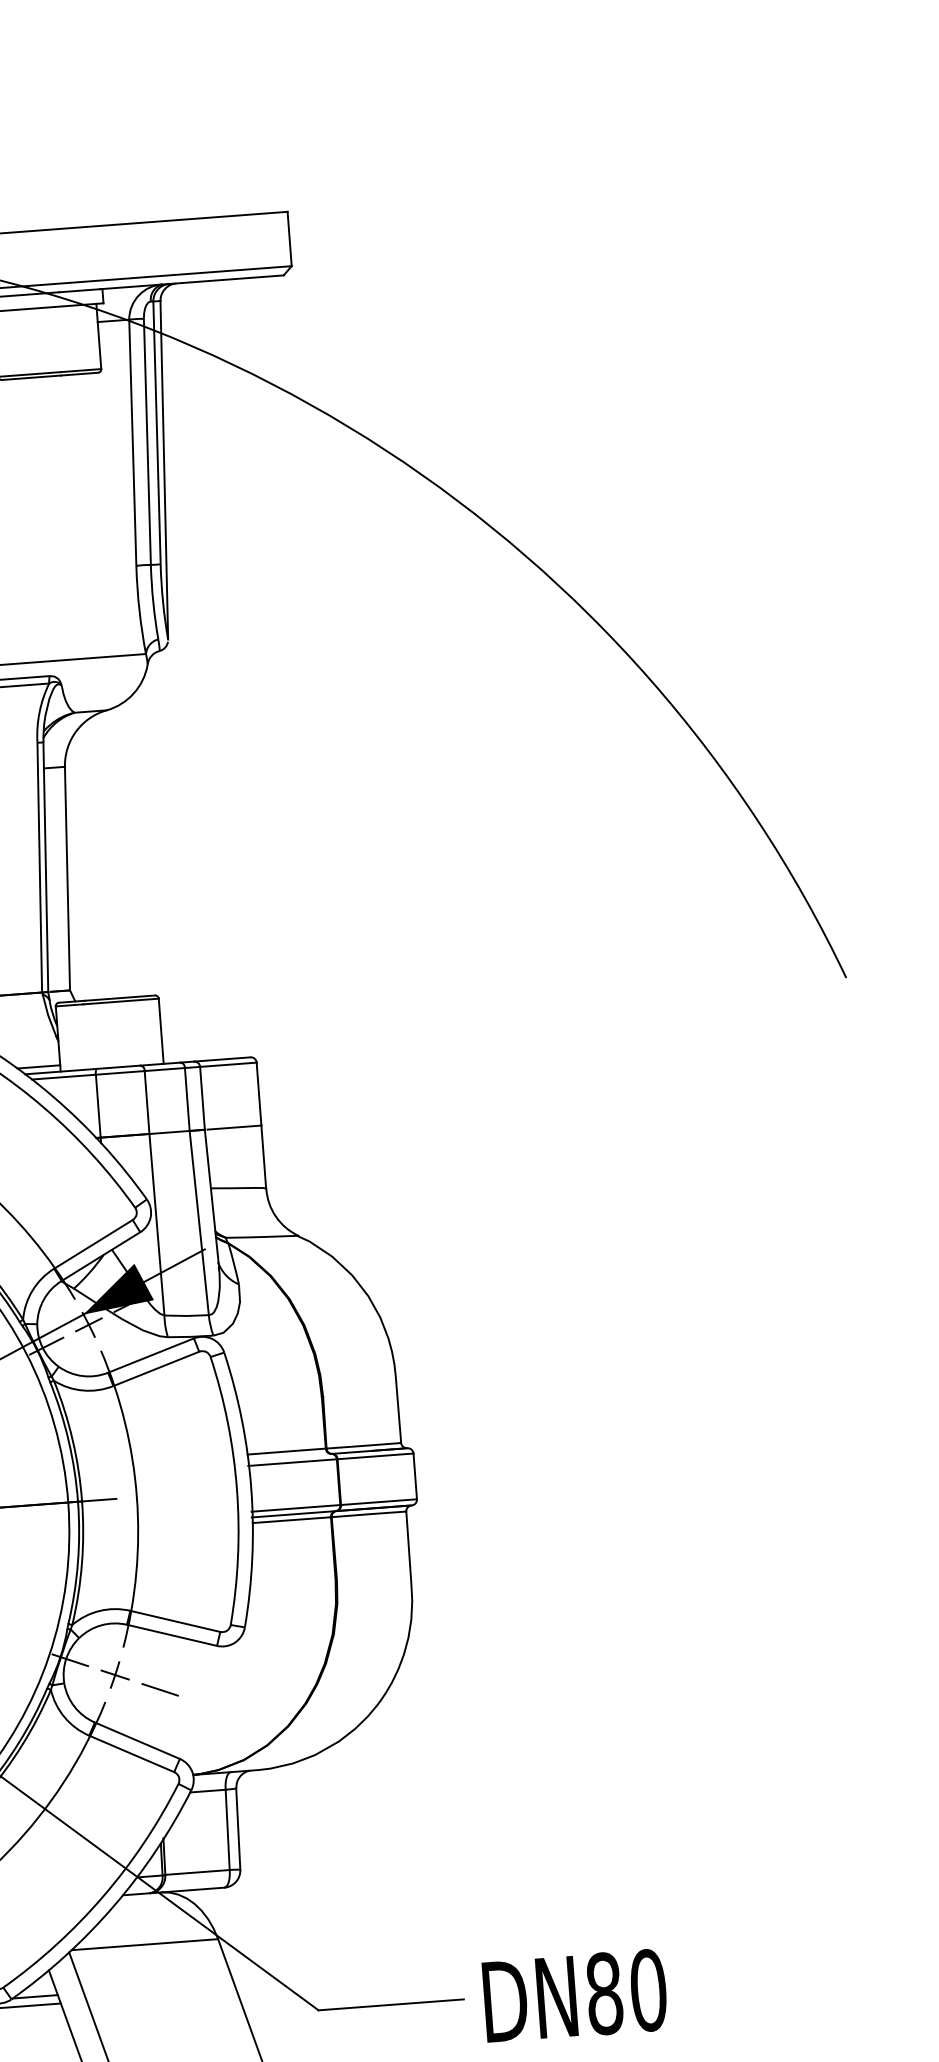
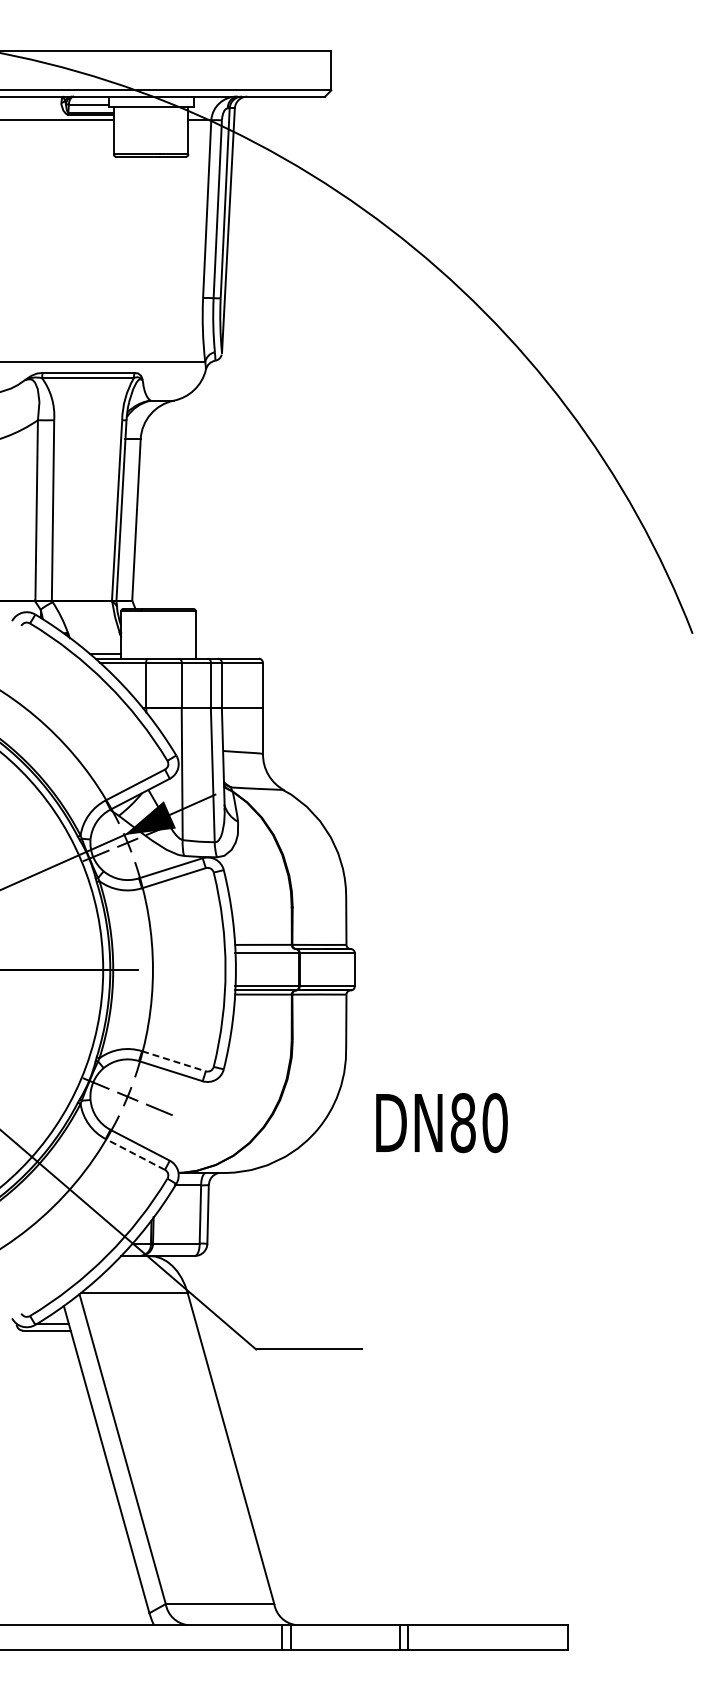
line: (176, 1621) -> (174, 1061), solid -> dashed
line: (130, 1754) -> (134, 1154), solid -> dashed
text: (574, 1996) -> (441, 1123), moved

